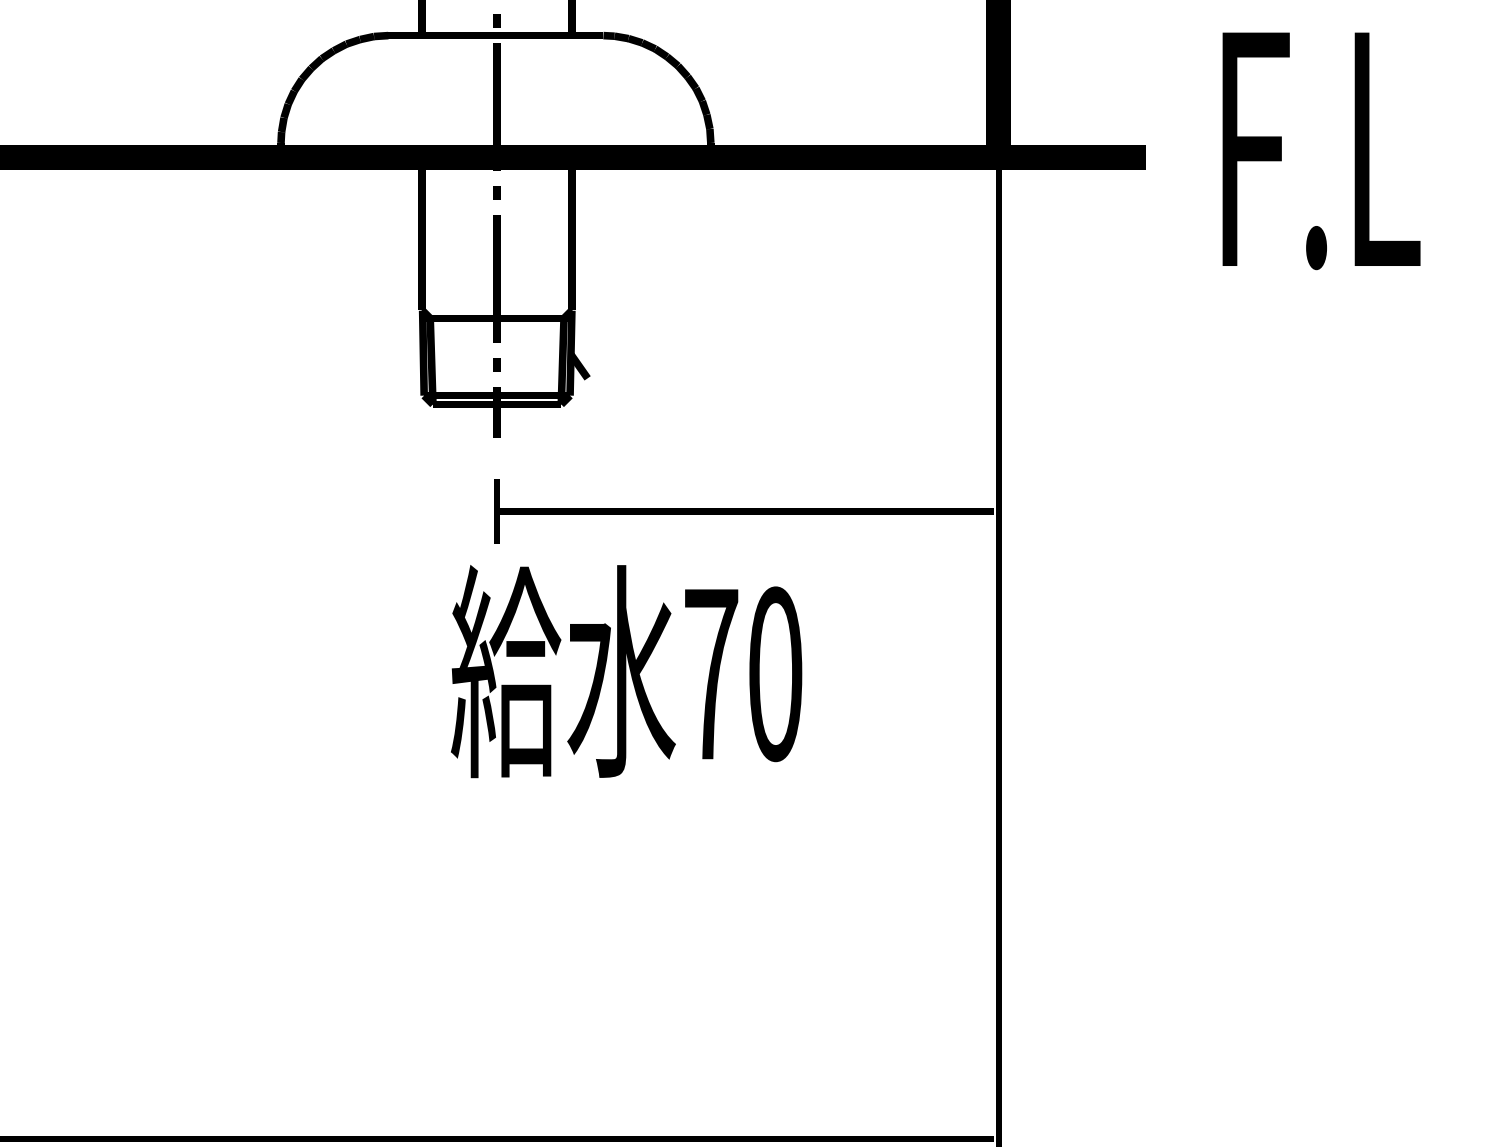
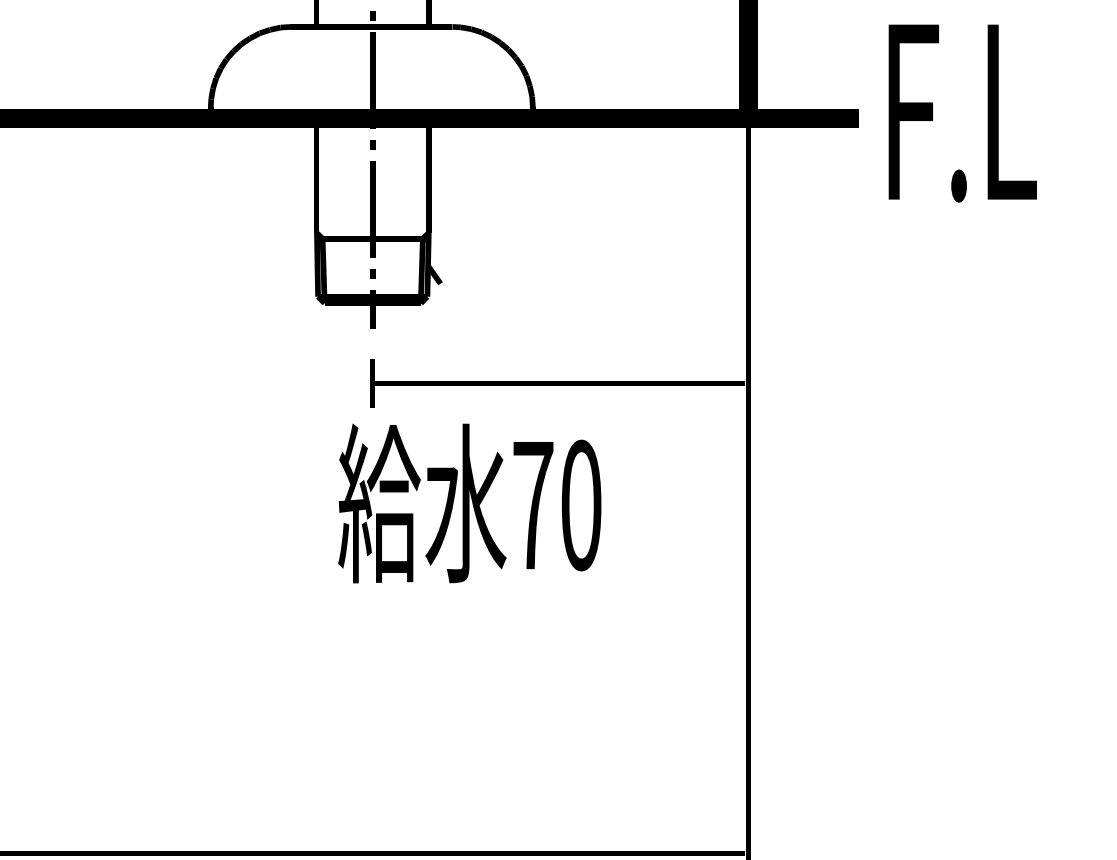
text: (1321, 151) -> (962, 113), moved

